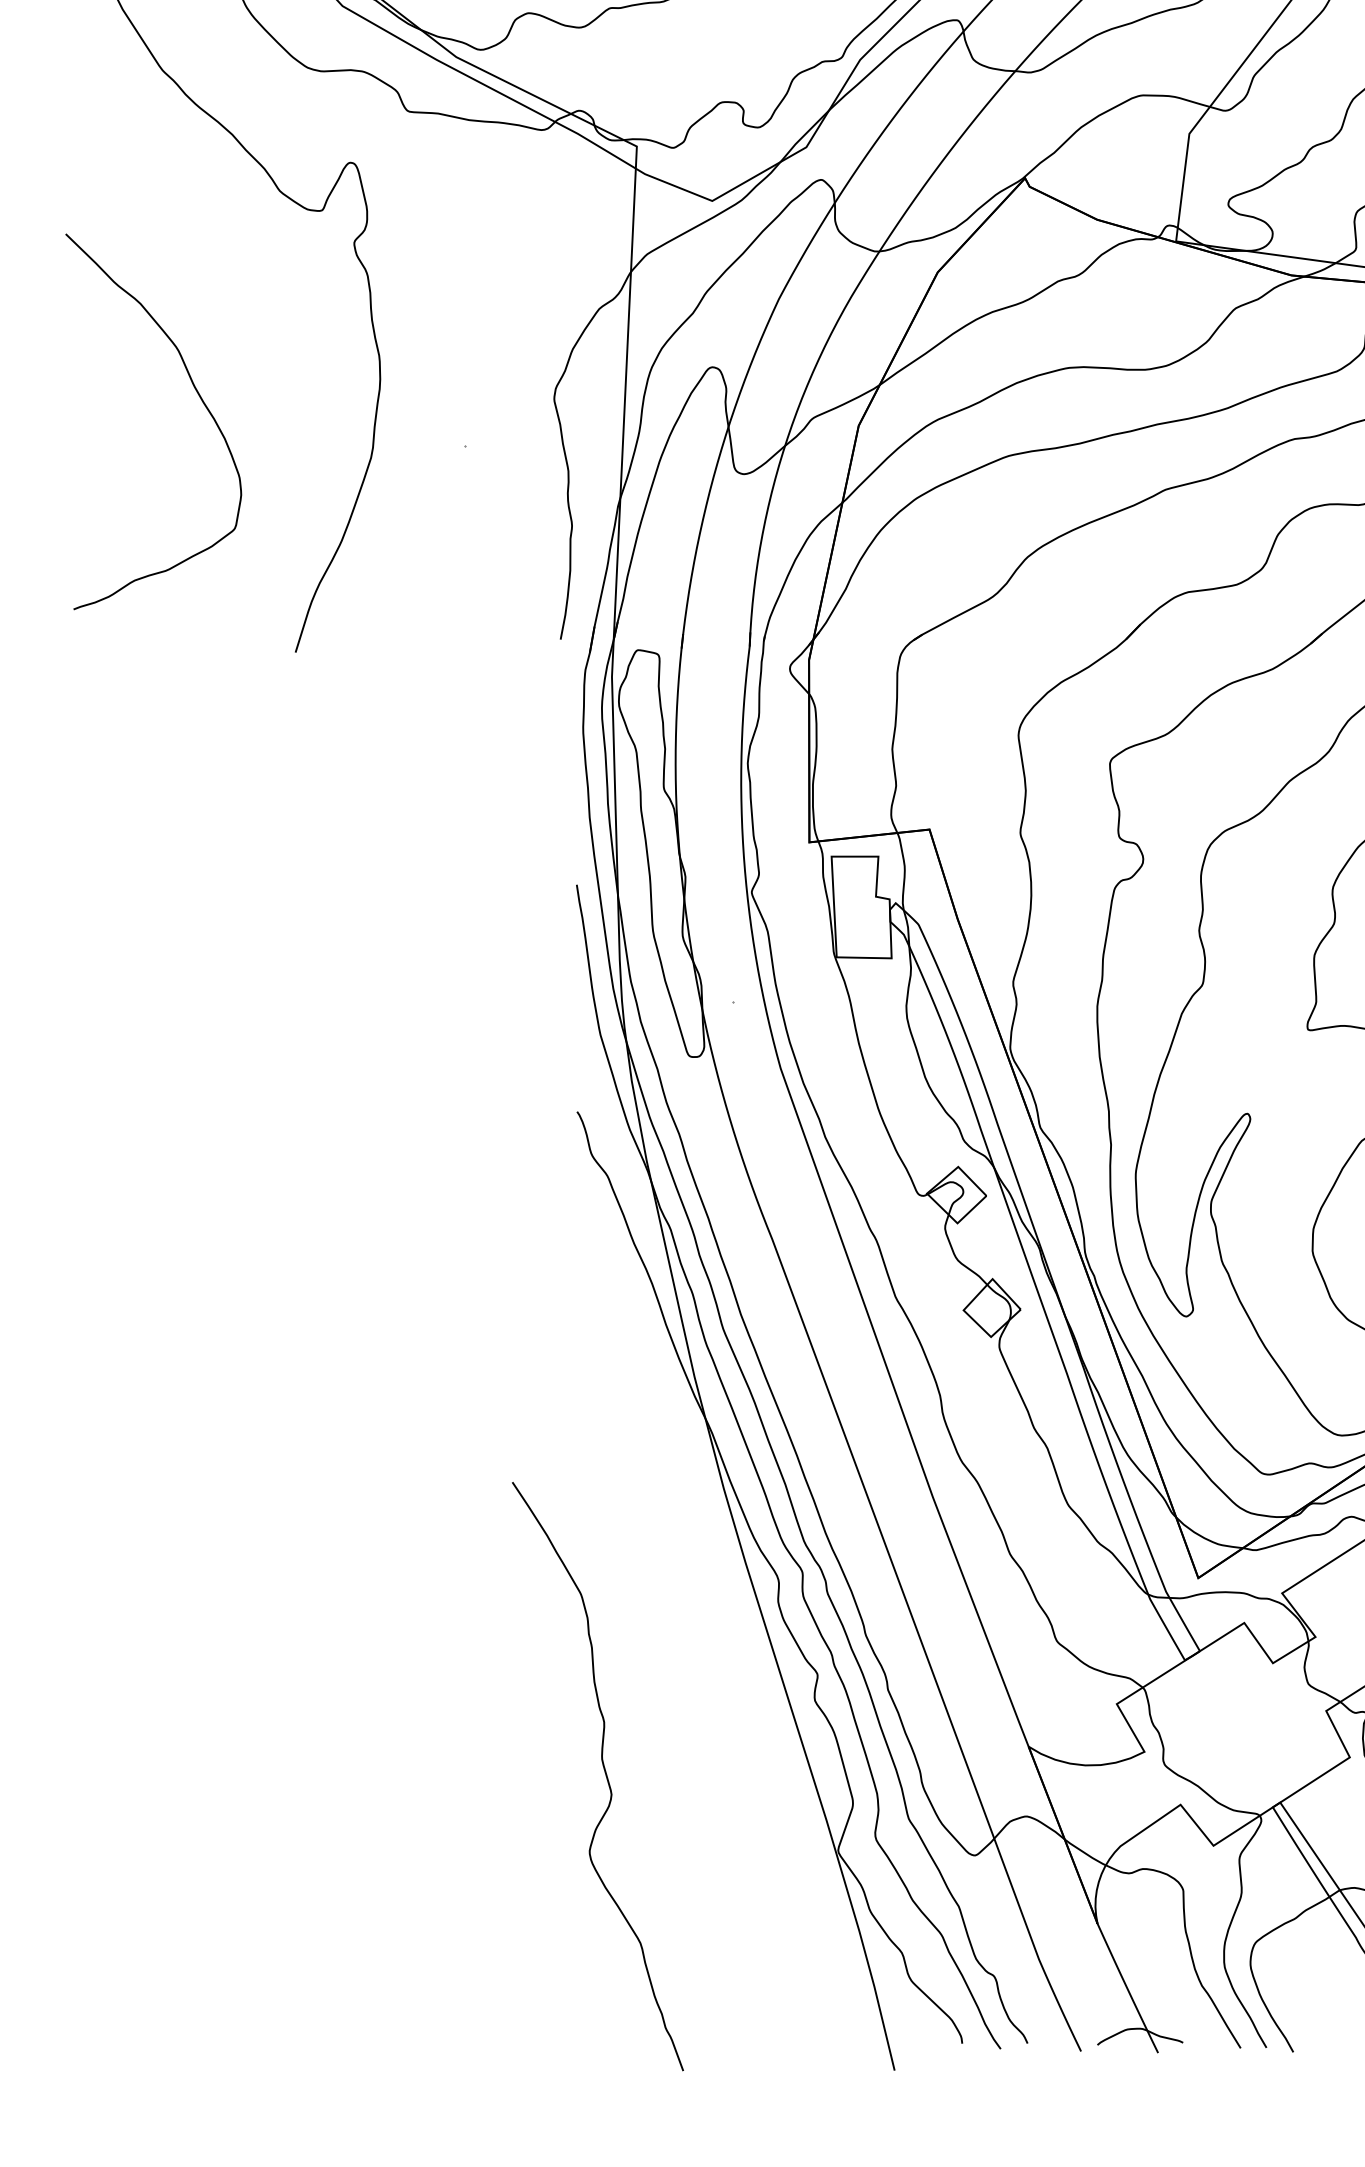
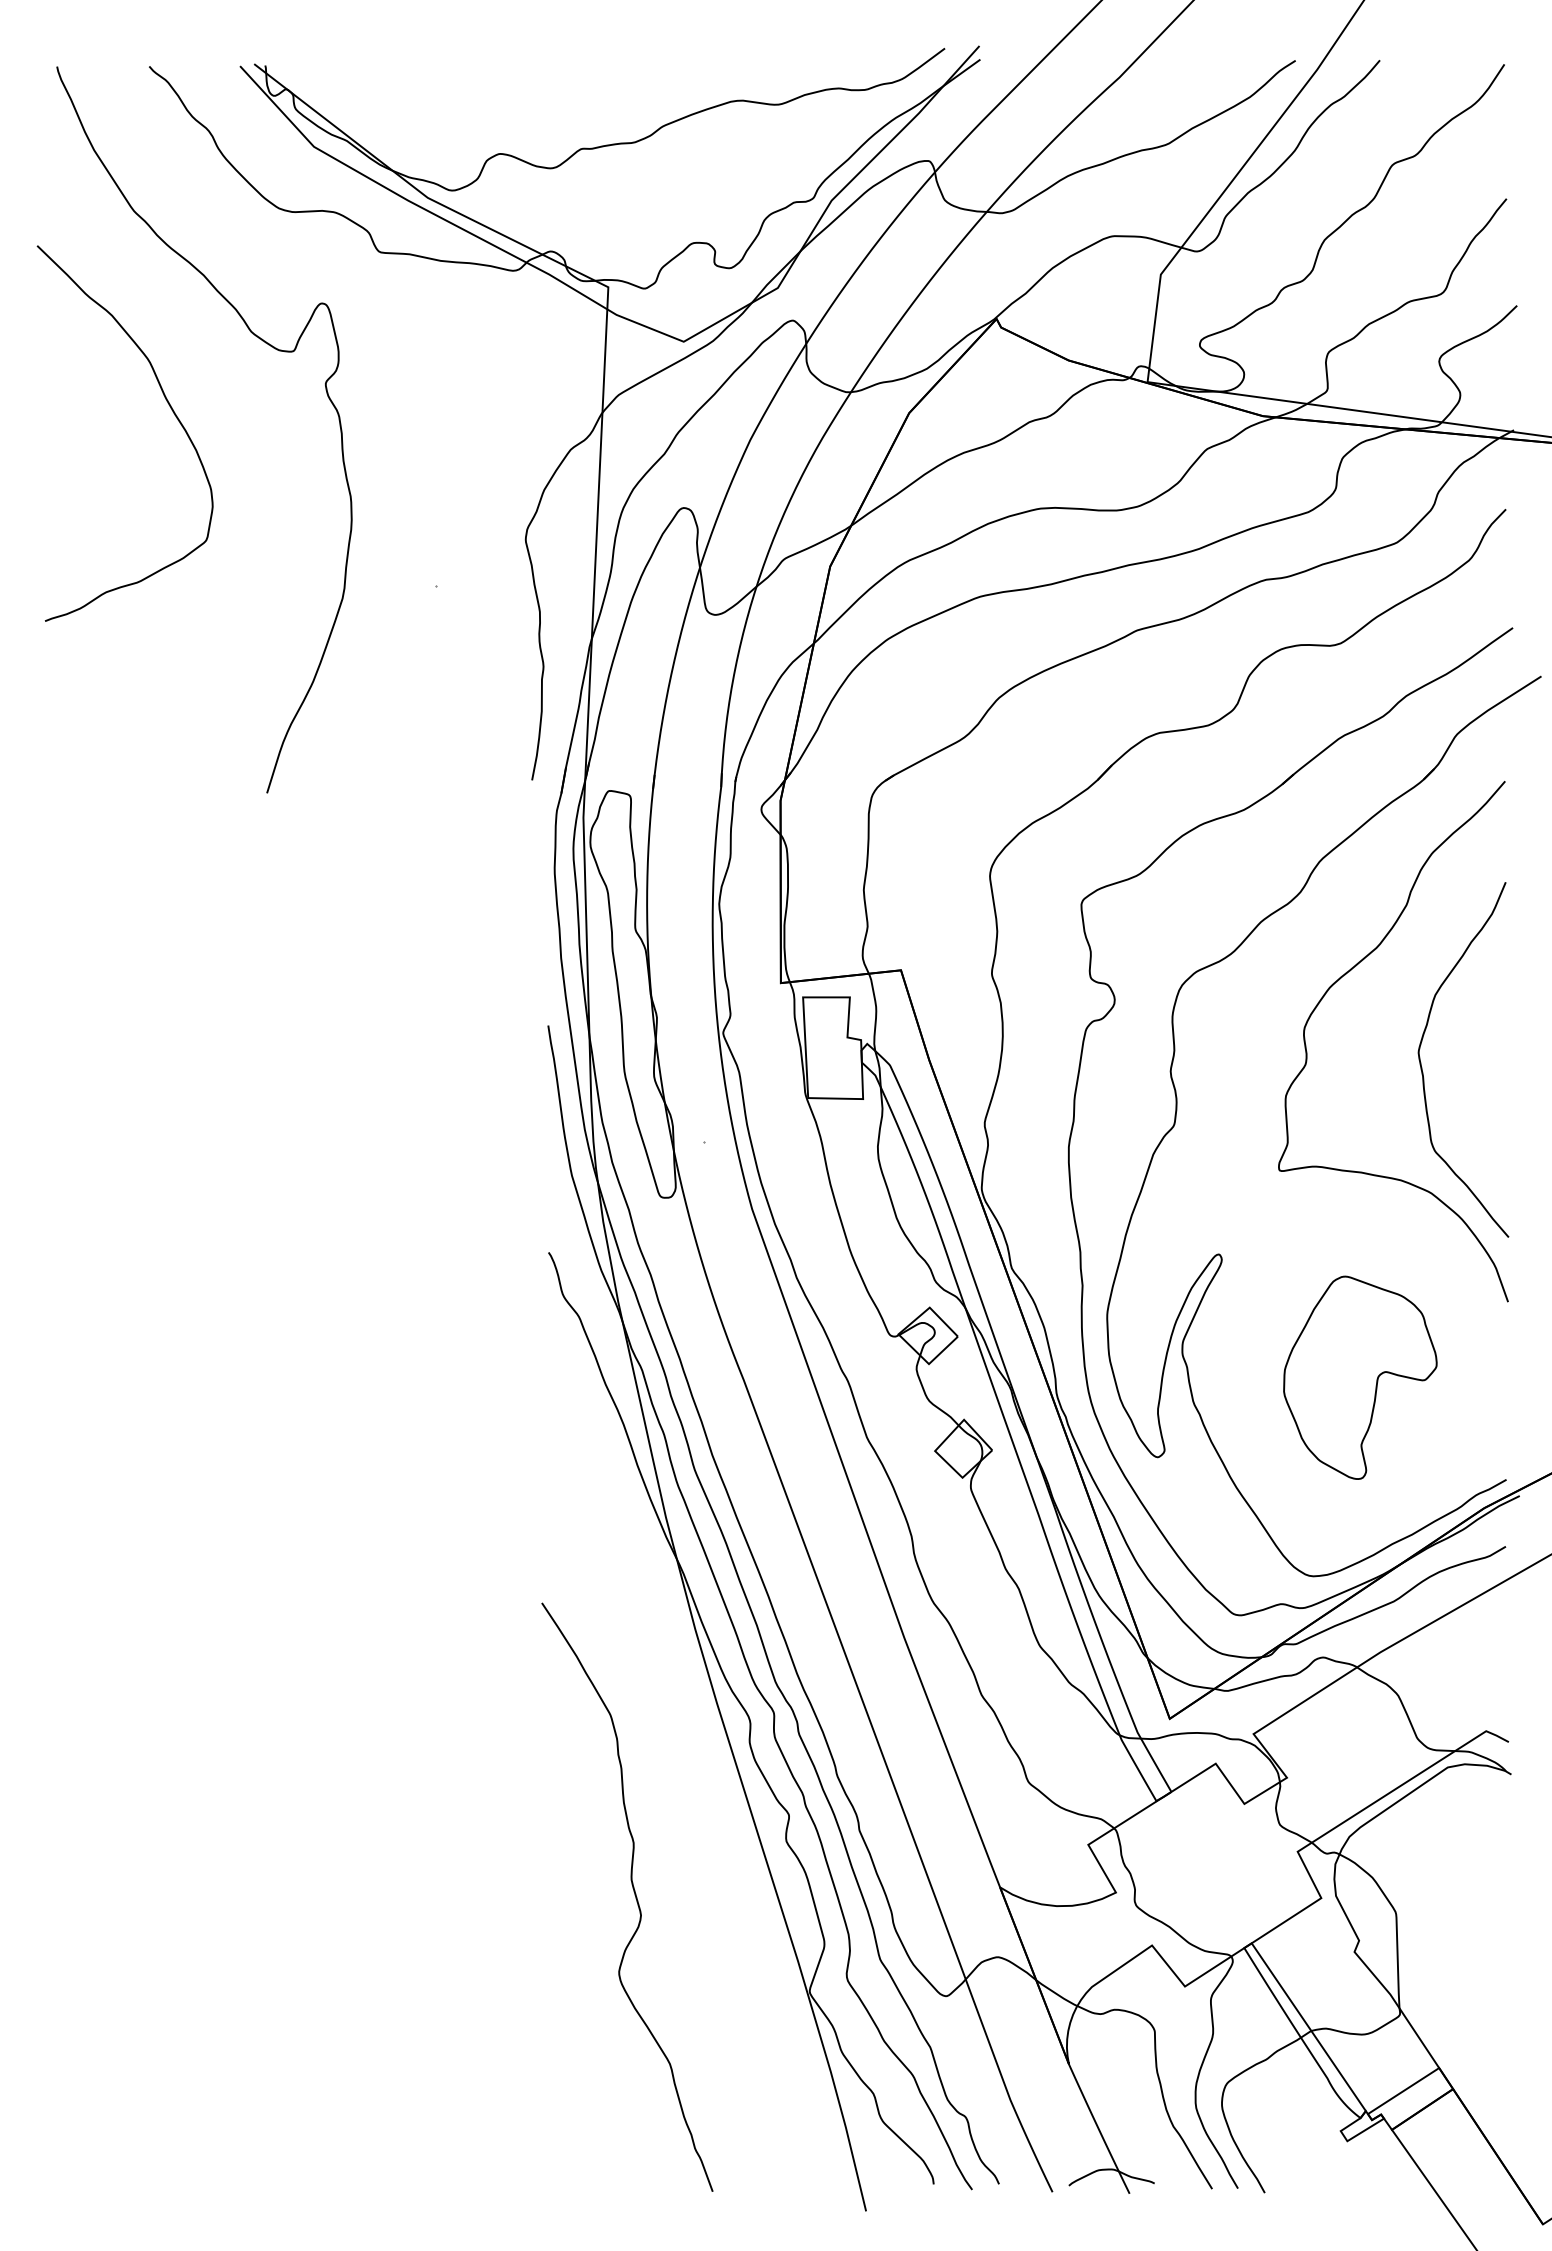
curve: (200, 398) -> (171, 410), moved
curve: (605, 1774) -> (634, 1895), moved

